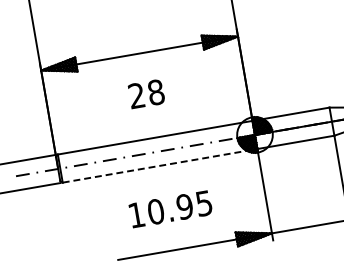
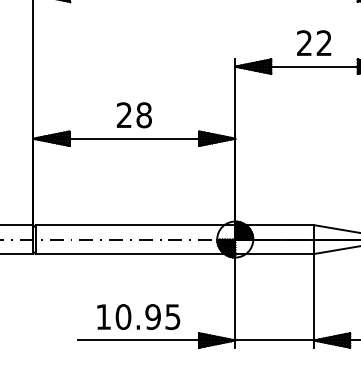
text: (145, 94) -> (133, 115), moved
line: (160, 166) -> (135, 254), dashed -> solid
text: (170, 209) -> (138, 317), moved

